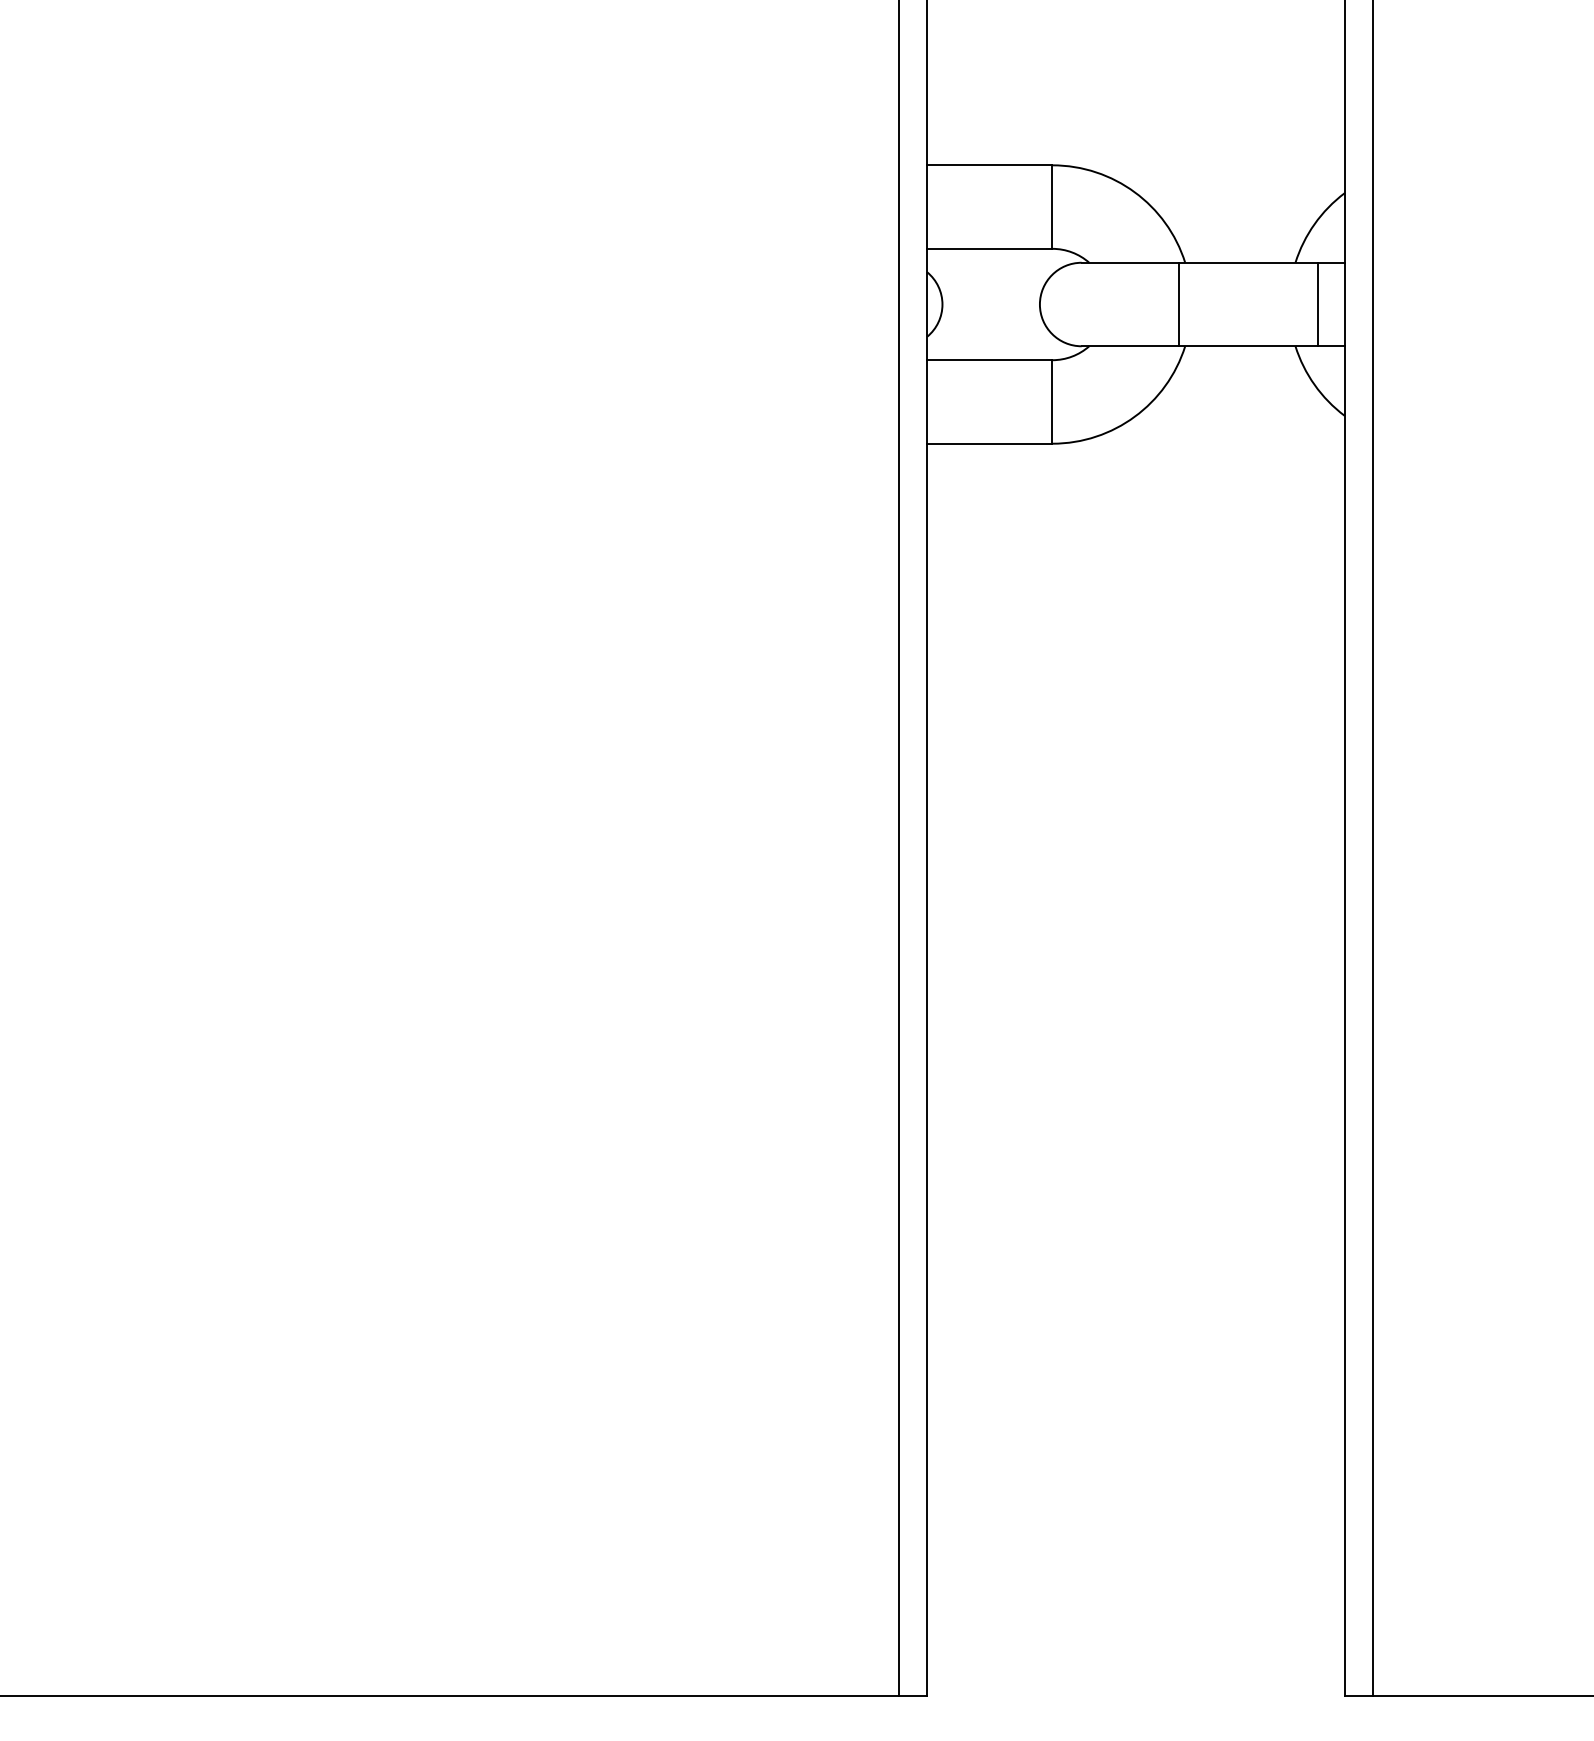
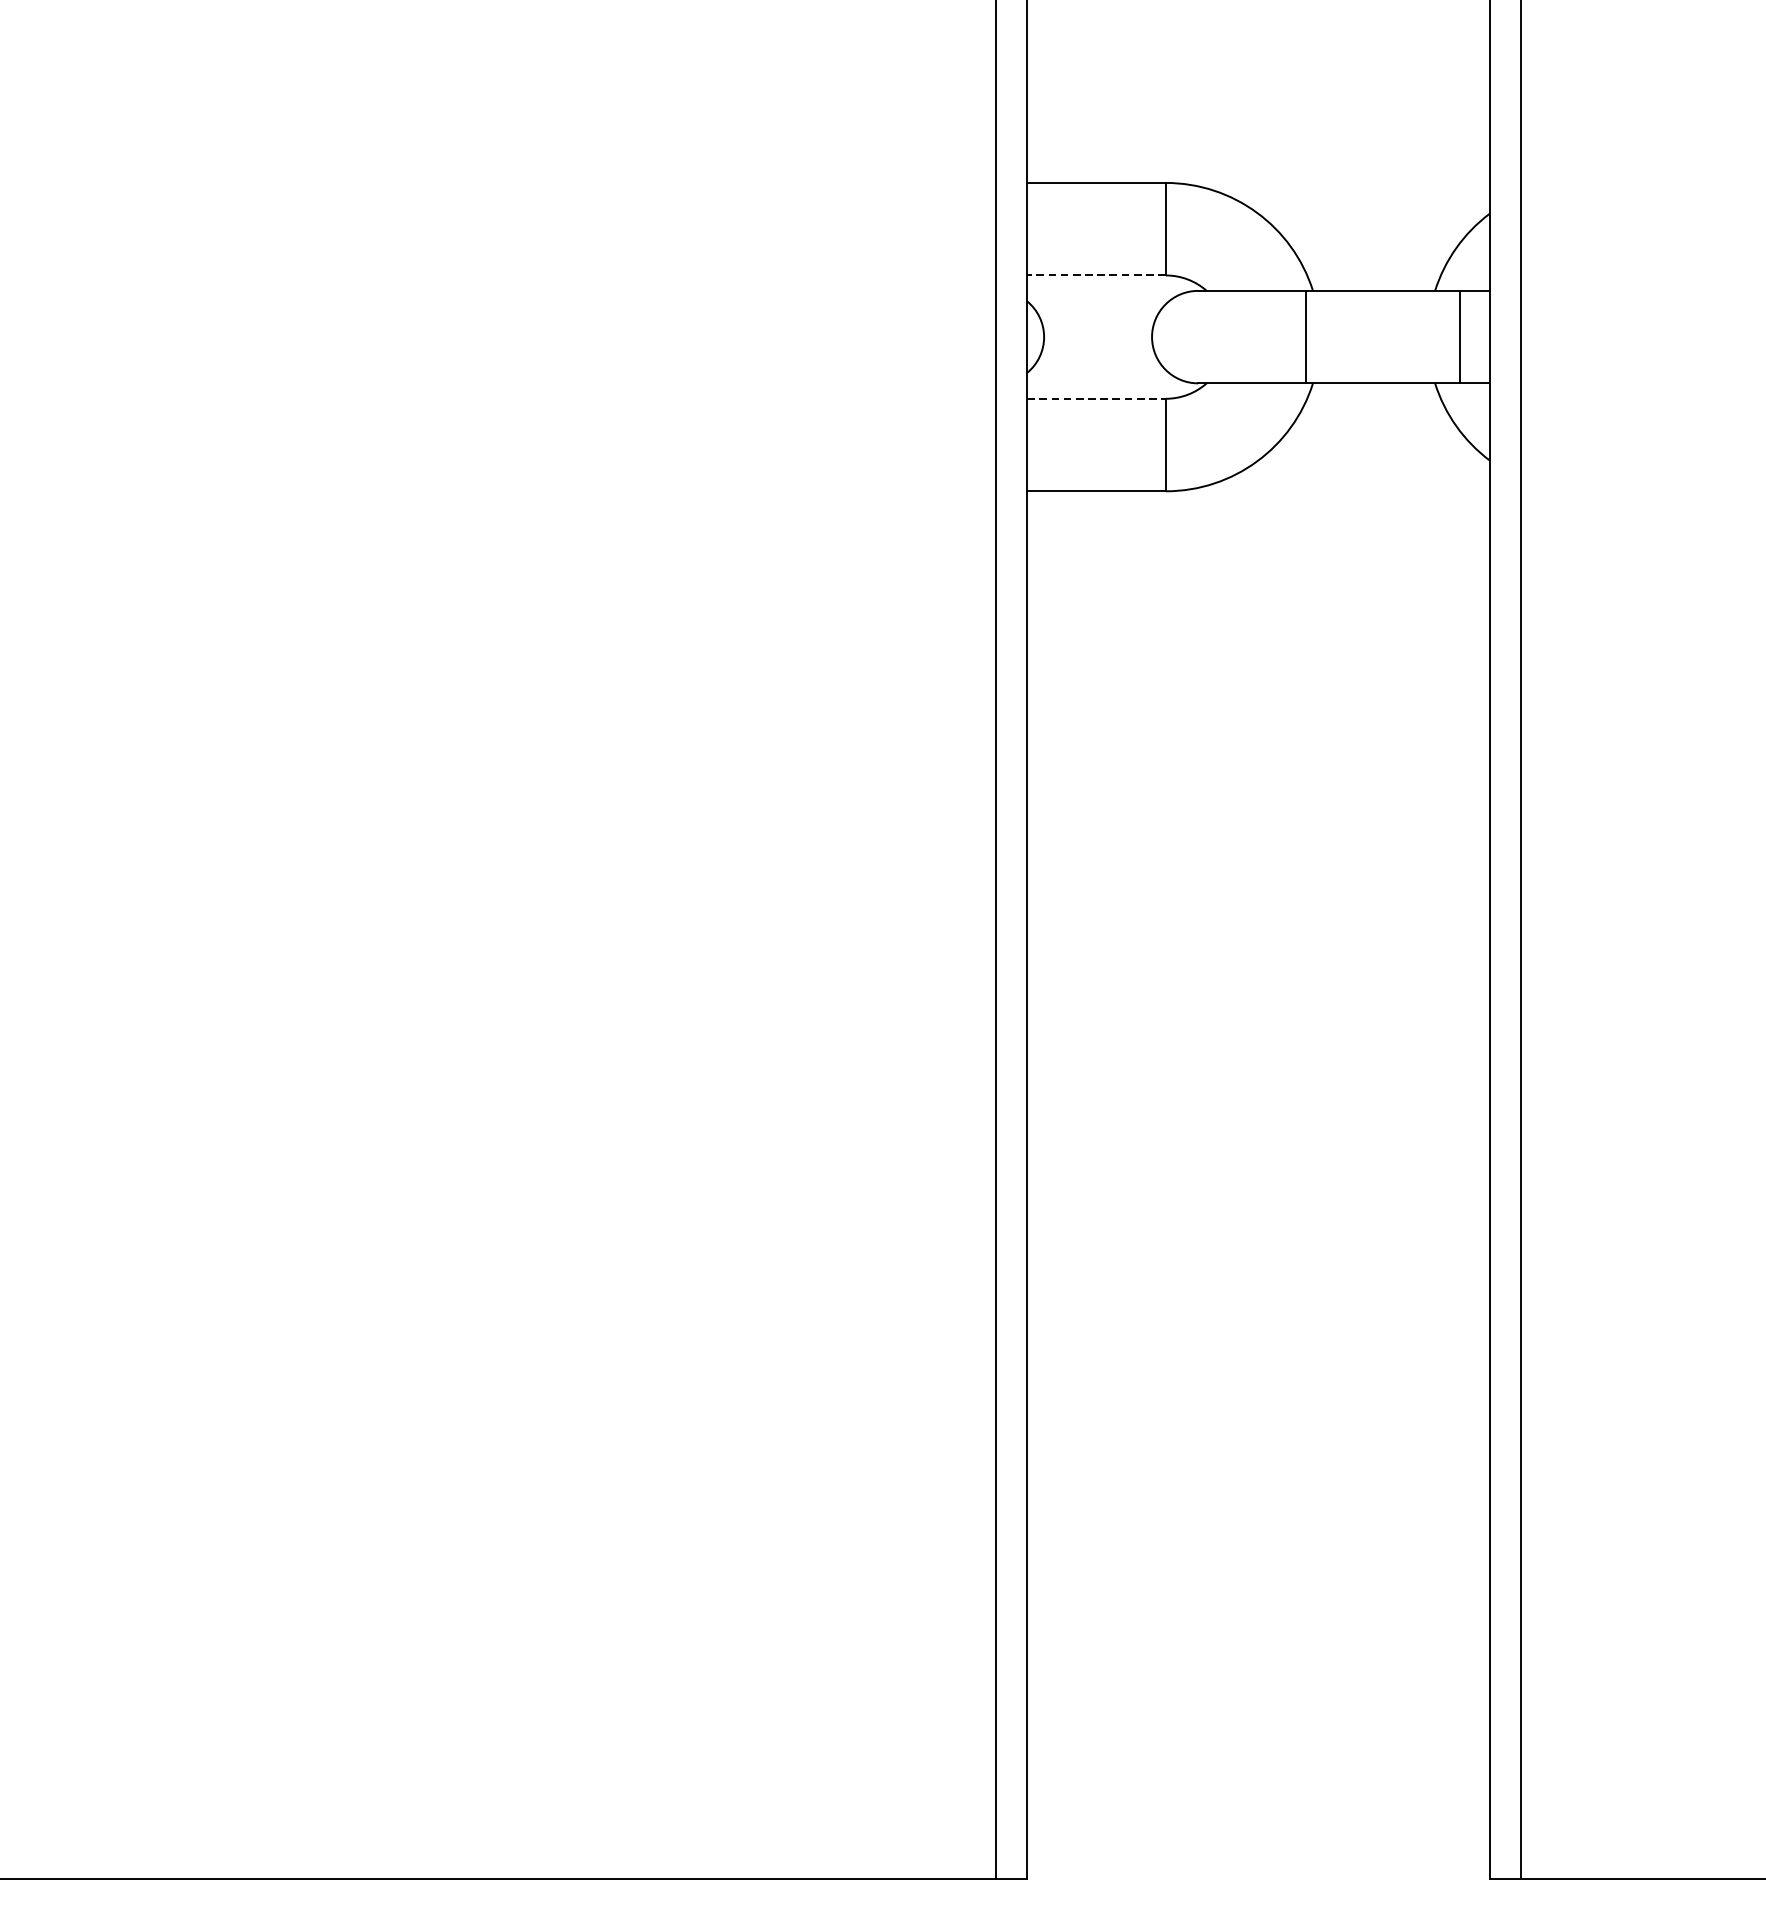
line: (989, 248) -> (1096, 275), solid -> dashed
line: (989, 360) -> (1096, 399), solid -> dashed

